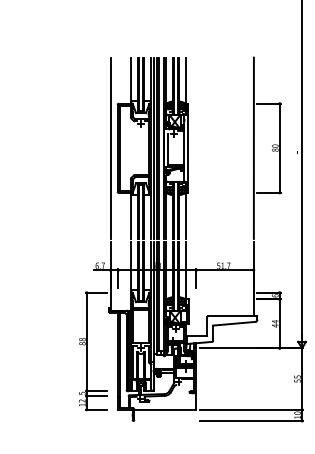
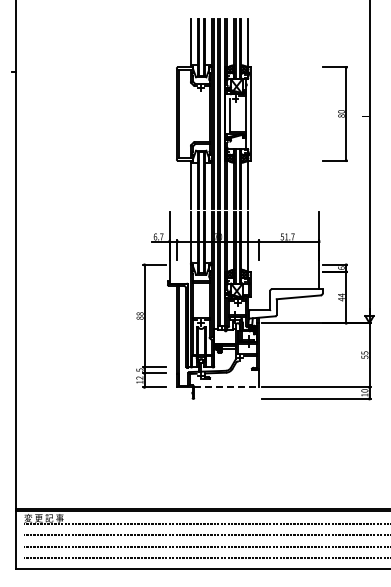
line: (110, 147) -> (169, 113), removed
line: (254, 147) -> (319, 113), removed
line: (166, 410) -> (227, 387), solid -> dashed

